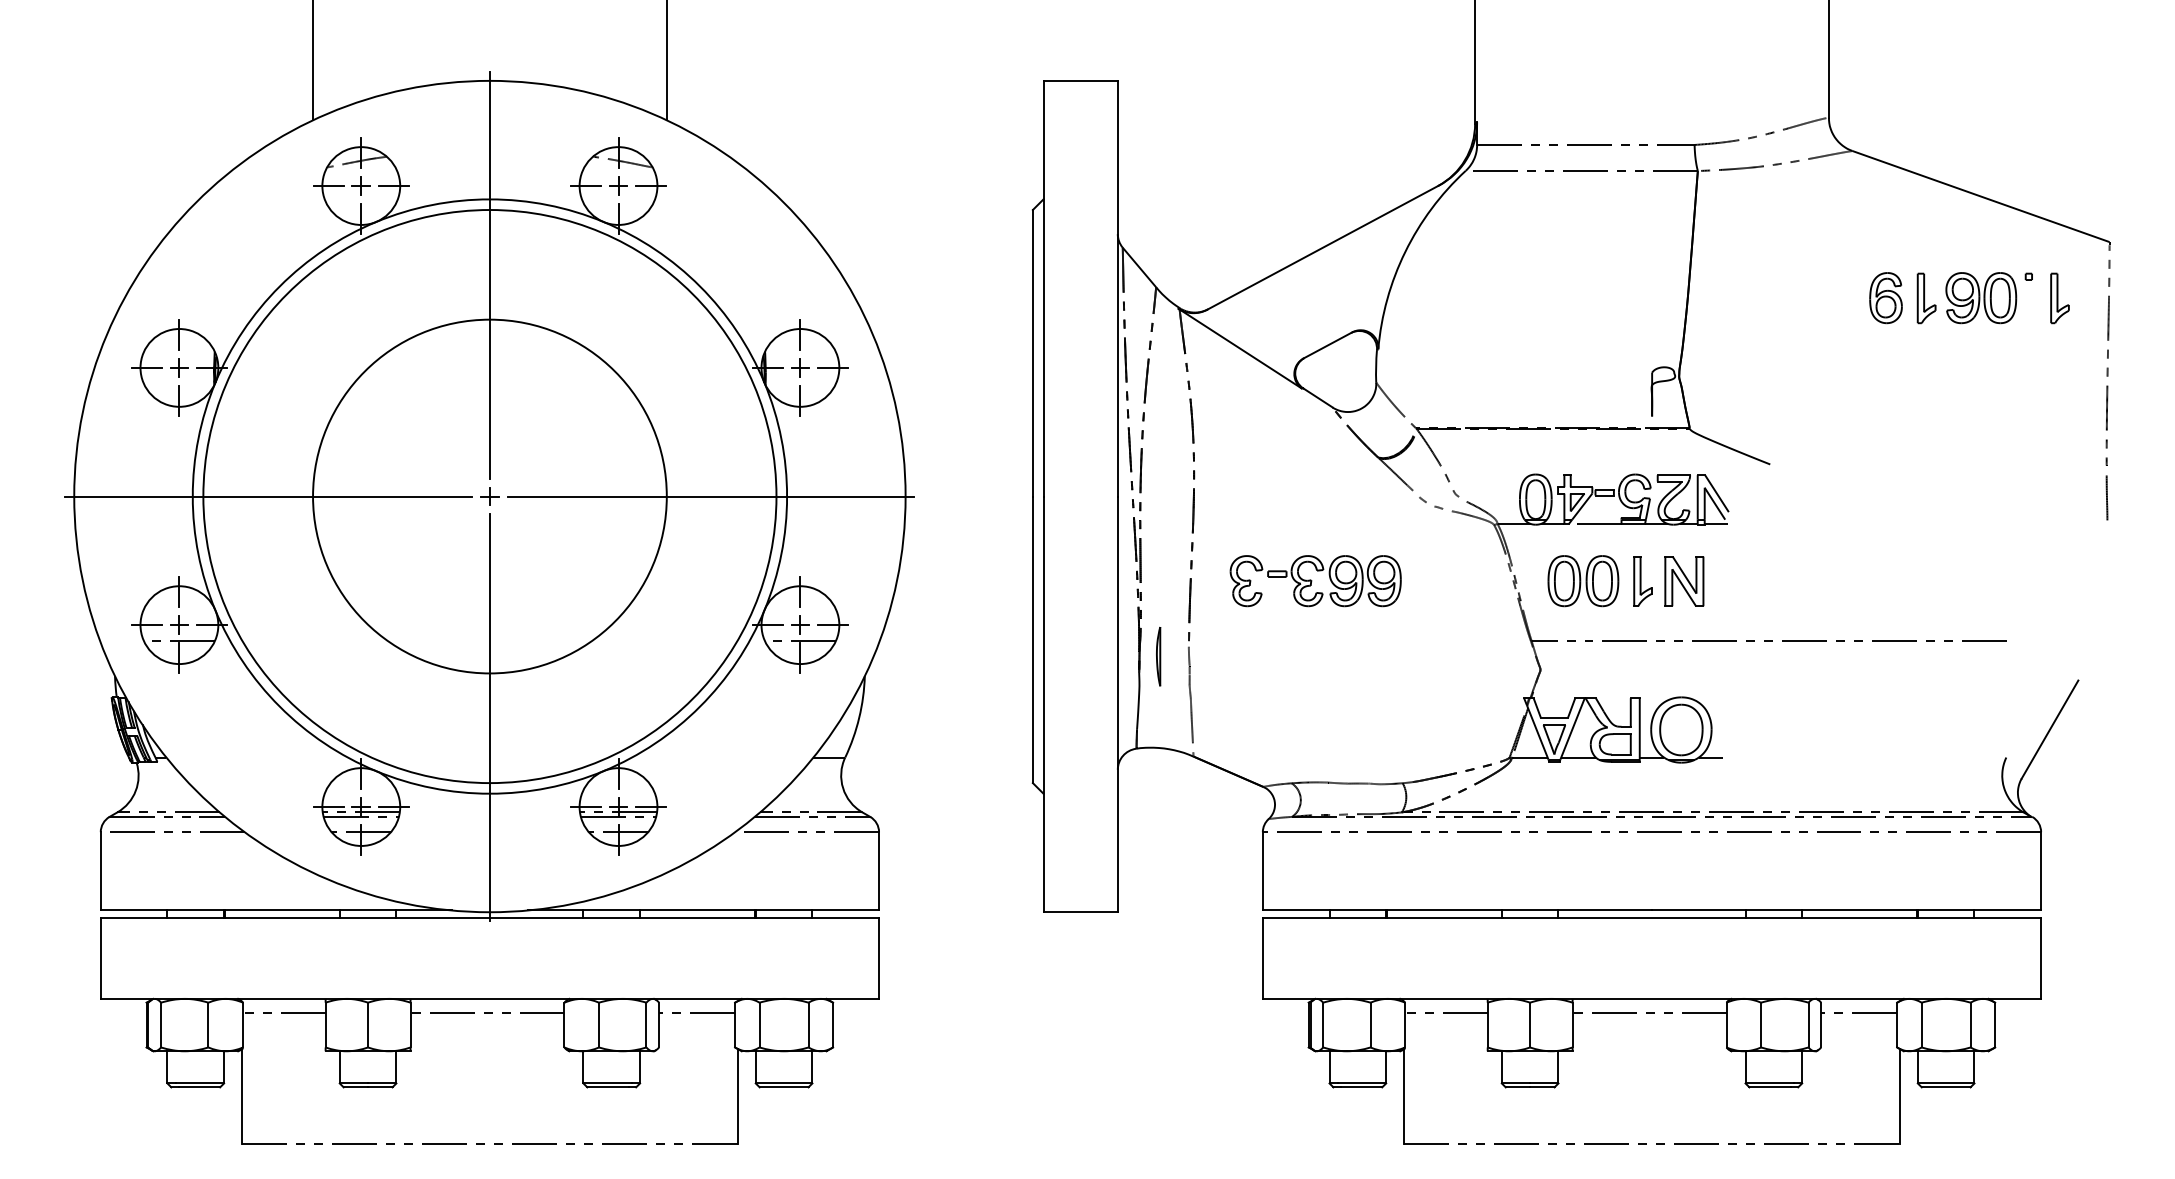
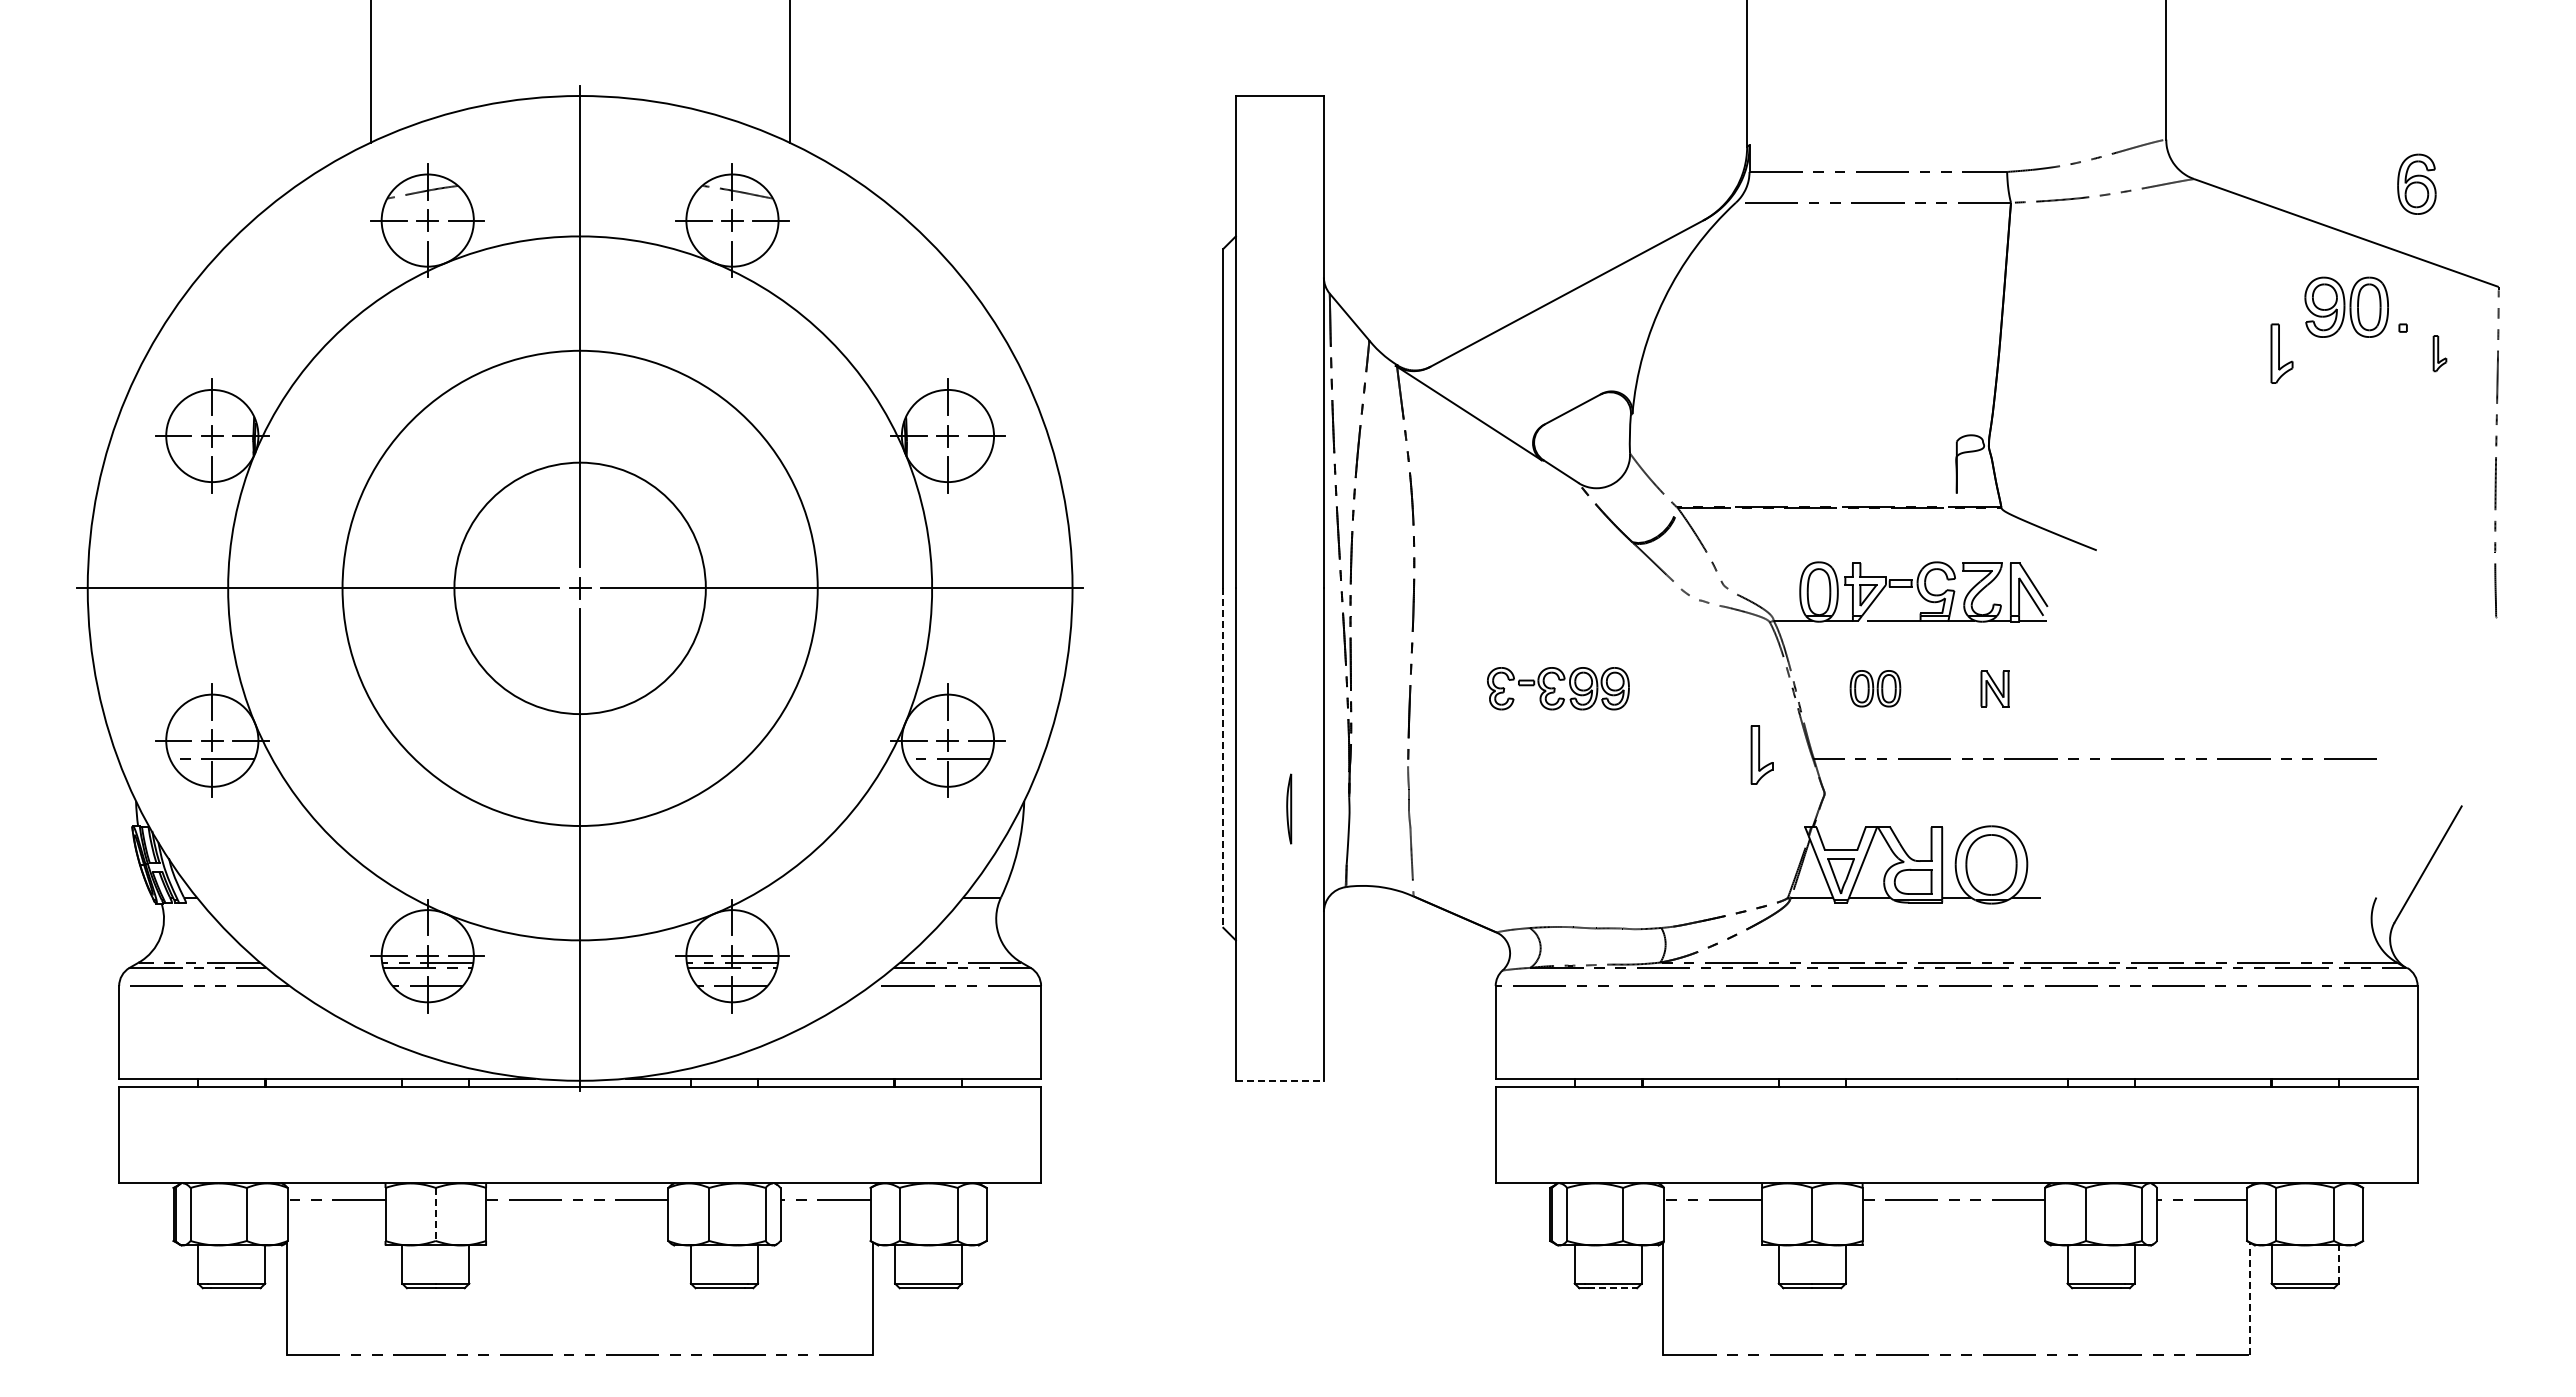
part: (1885, 297) -> (2416, 183), moved
part: (1981, 297) -> (2346, 306), moved
part: (2059, 298) -> (2439, 353), size x0.6
circle: (489, 495) -> (579, 587), size x0.6
circle: (489, 495) -> (579, 587), size x0.7
part: (1315, 581) -> (1558, 688), size x0.7
part: (1583, 581) -> (1875, 688), size x0.6
part: (1642, 581) -> (1761, 754), moved
part: (1683, 581) -> (1994, 688), size x0.6
line: (1033, 640) -> (1223, 758), solid -> dashed
part: (1158, 656) -> (1289, 808), moved
line: (1081, 911) -> (1280, 1080), solid -> dashed
line: (367, 1025) -> (435, 1214), solid -> dashed
line: (1974, 1067) -> (2338, 1264), solid -> dashed
line: (1361, 1087) -> (1612, 1288), solid -> dashed
line: (1900, 1096) -> (2250, 1298), solid -> dashed

